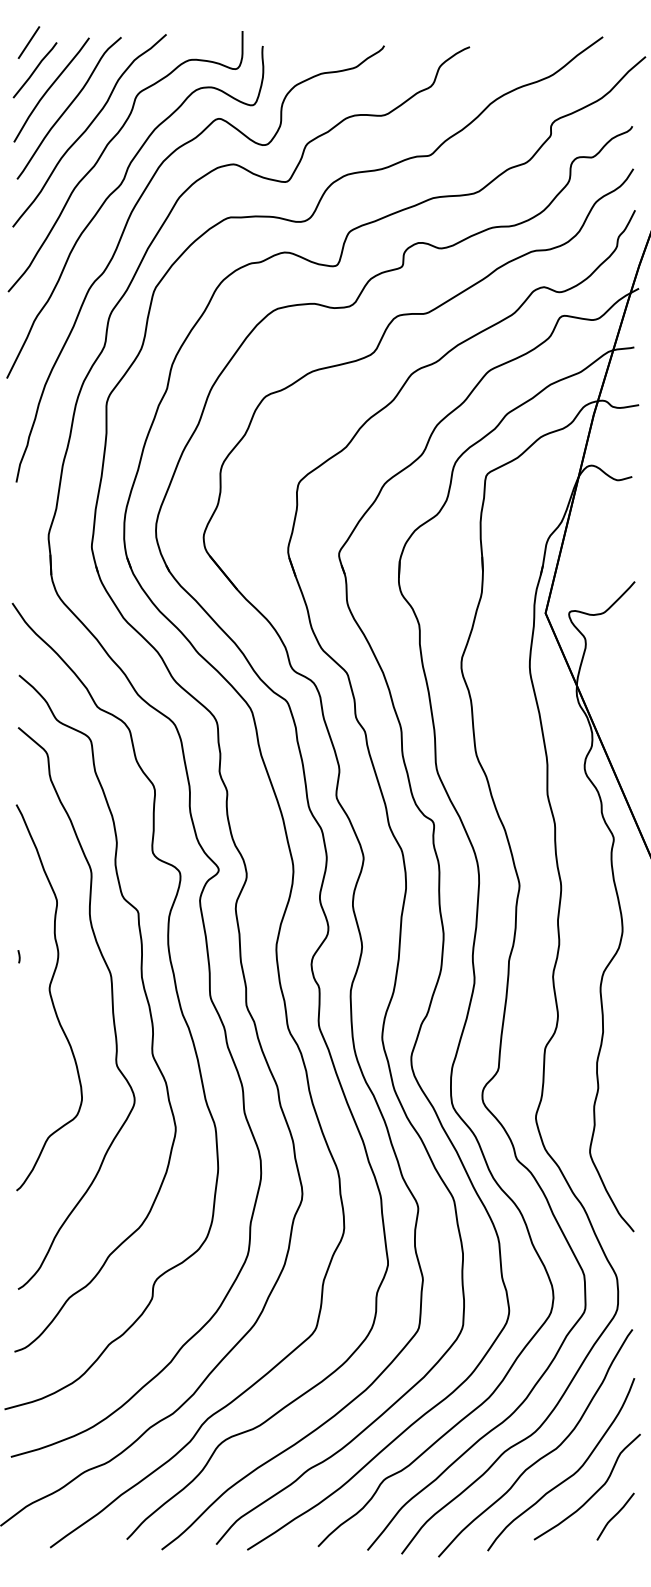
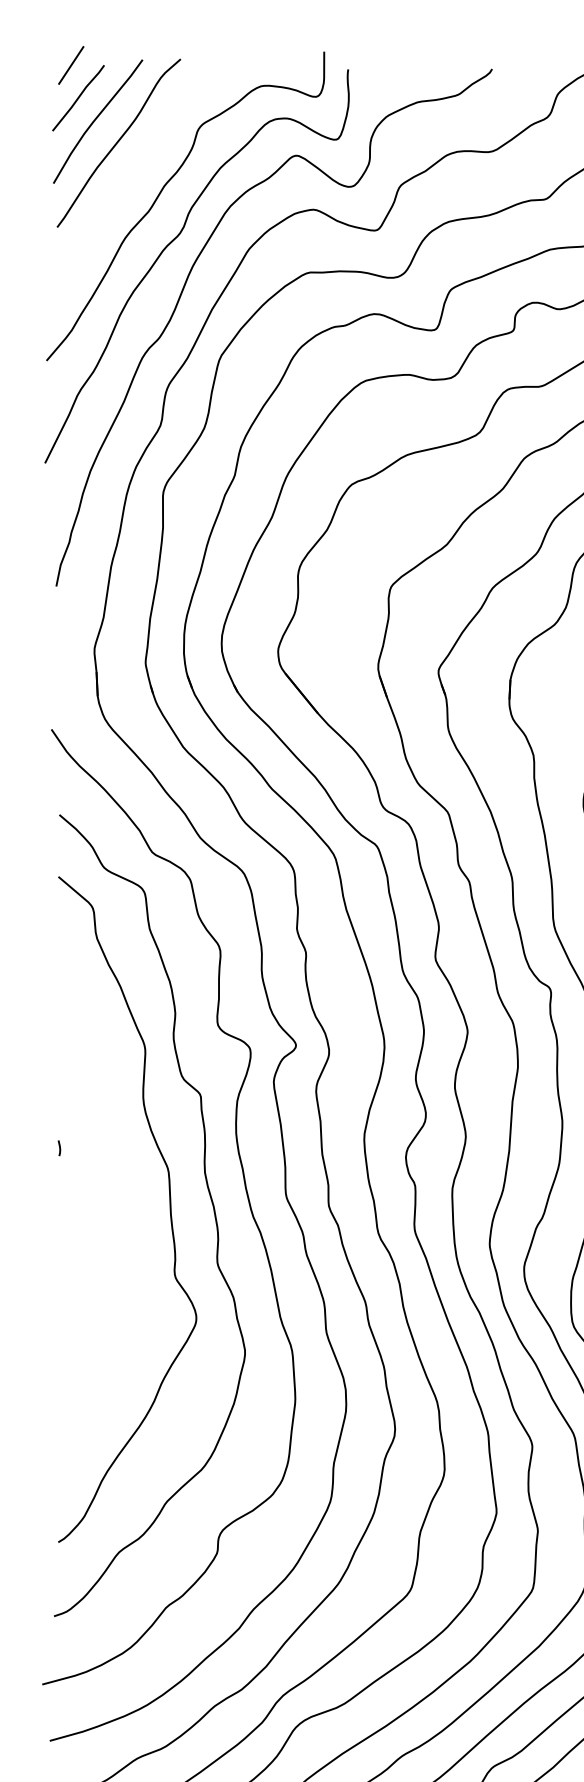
curve: (88, 128) -> (141, 167), removed
curve: (50, 997) -> (96, 1196), removed

